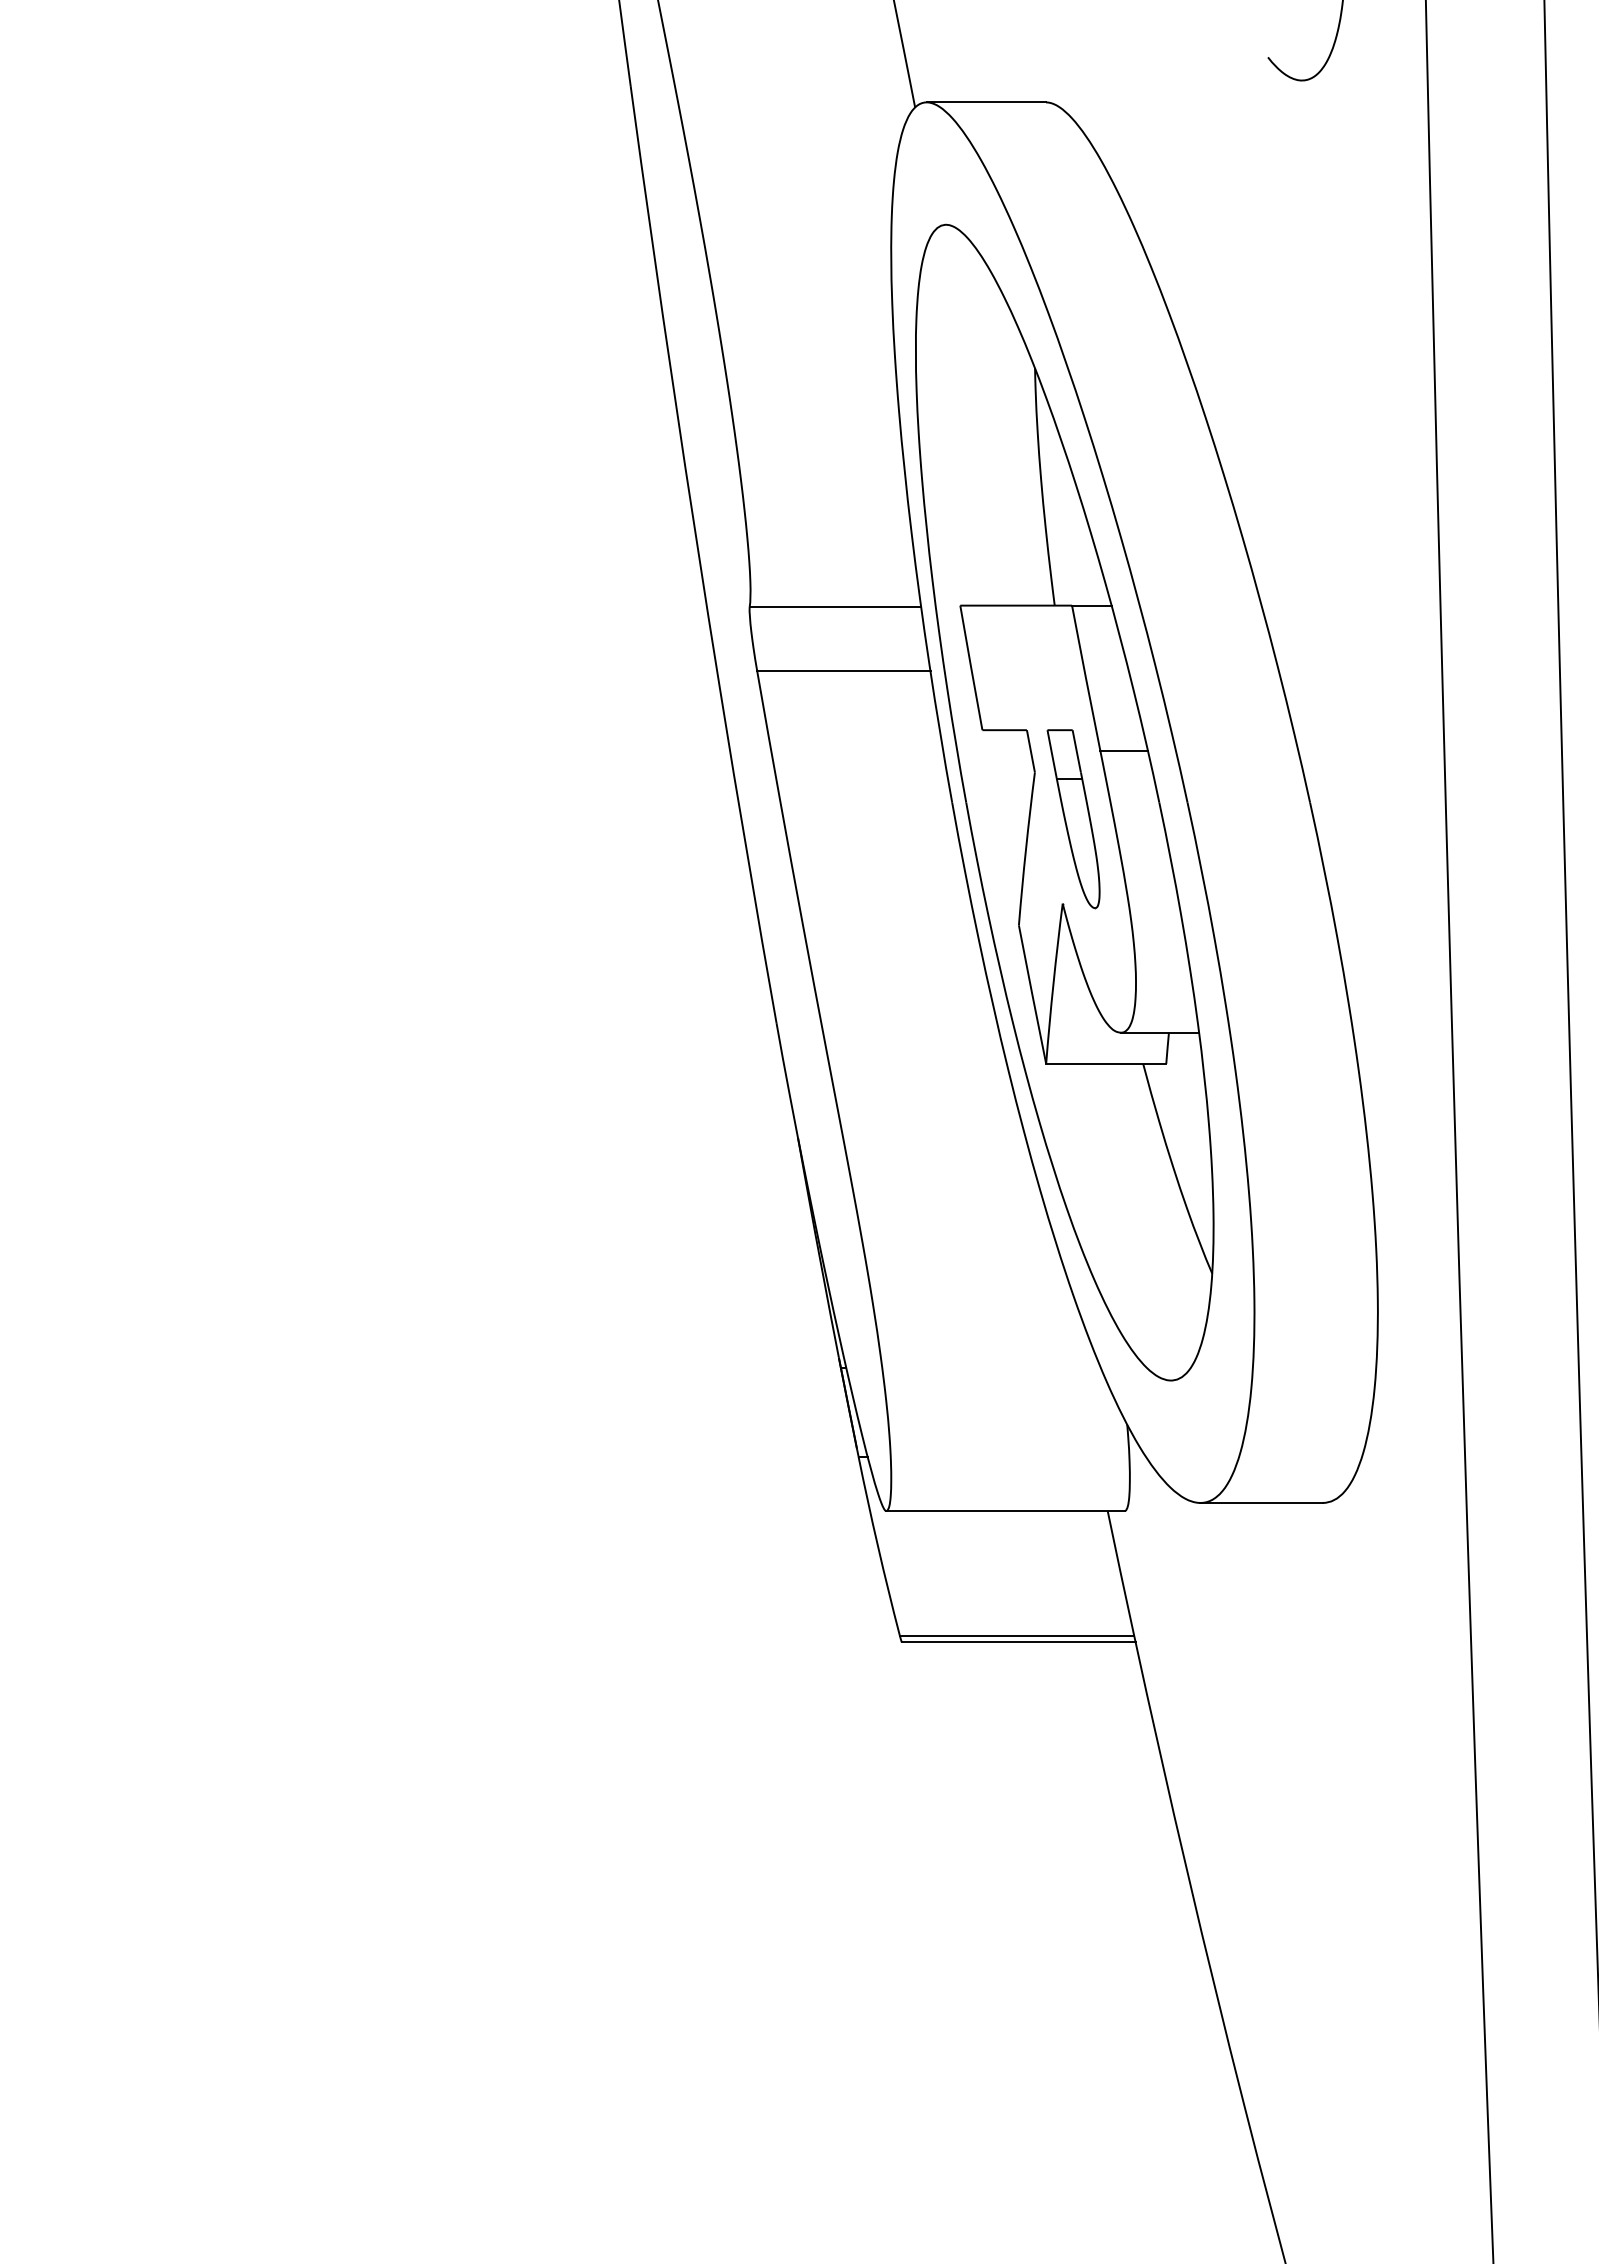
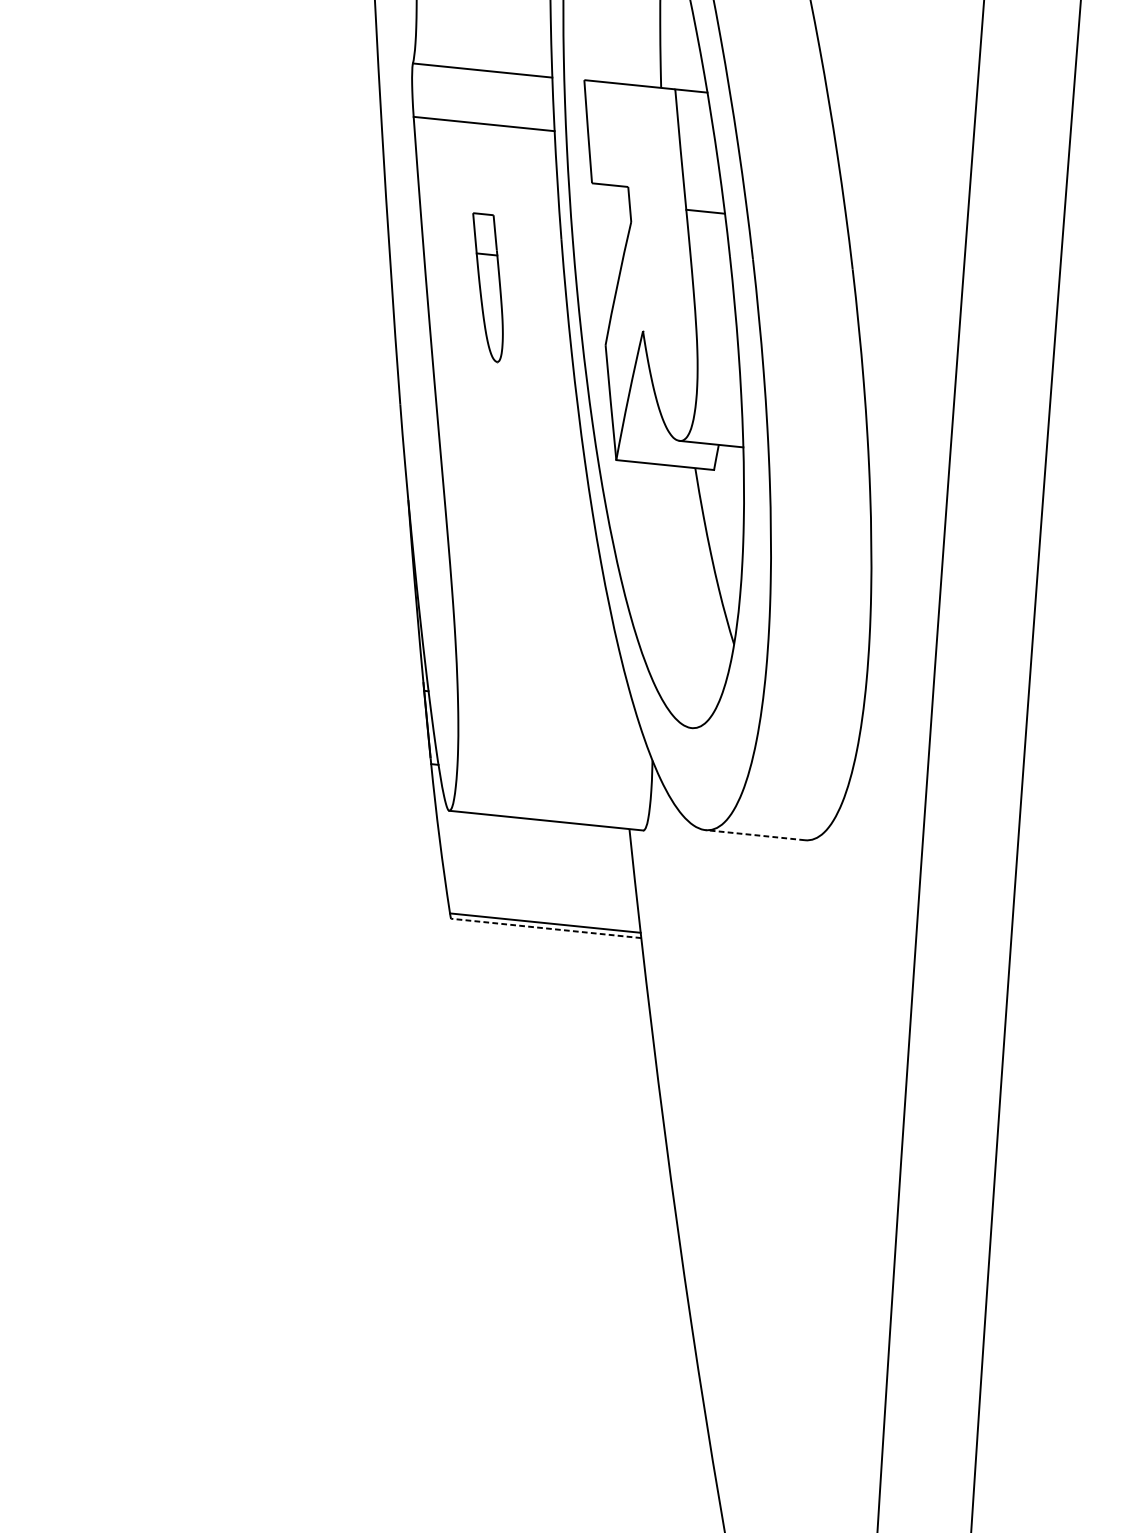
part: (1073, 819) -> (486, 287), moved
line: (1261, 1502) -> (755, 834), solid -> dashed
line: (1018, 1642) -> (546, 928), solid -> dashed

